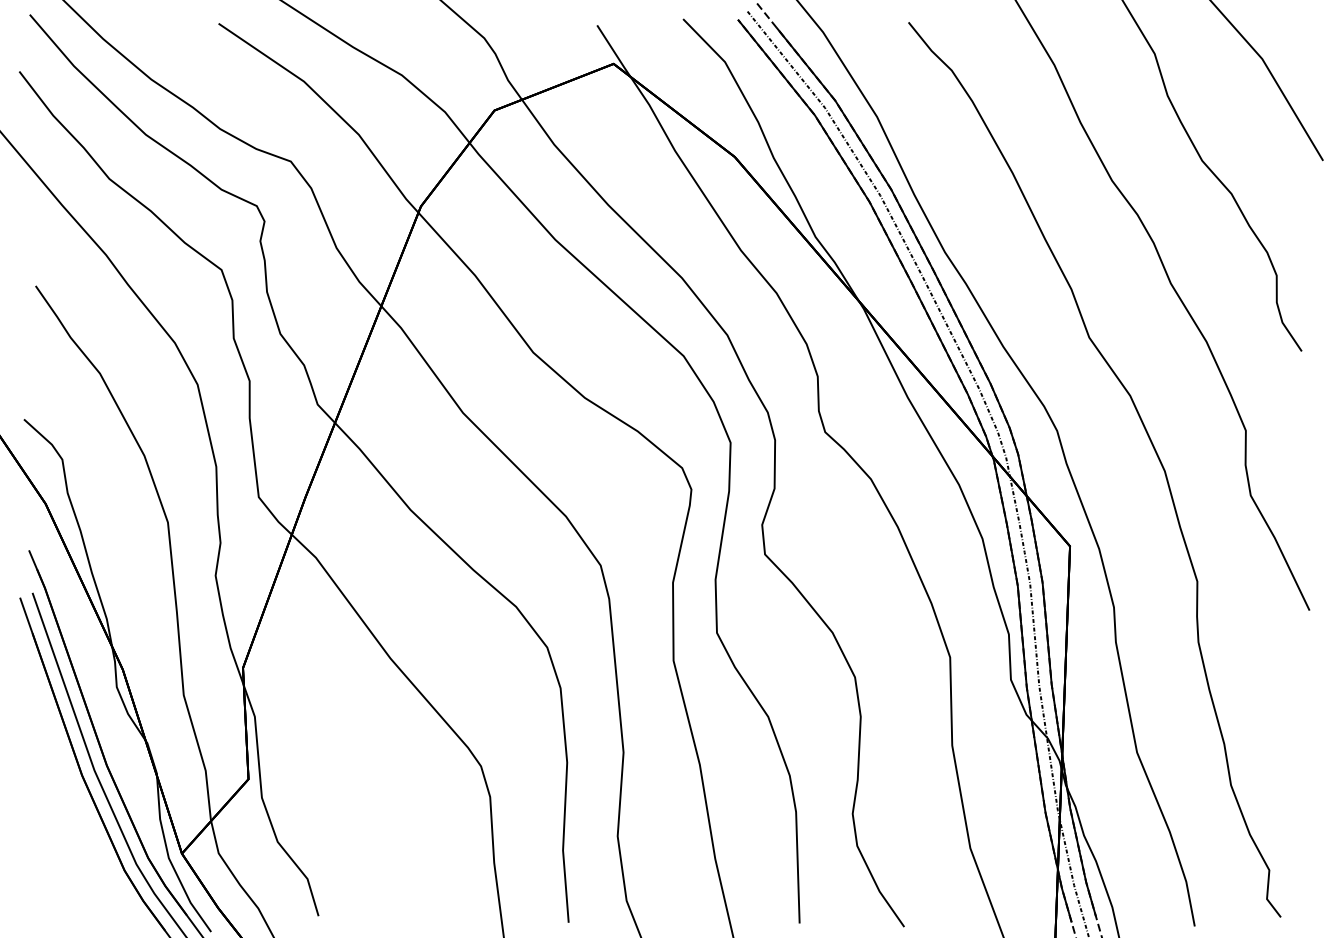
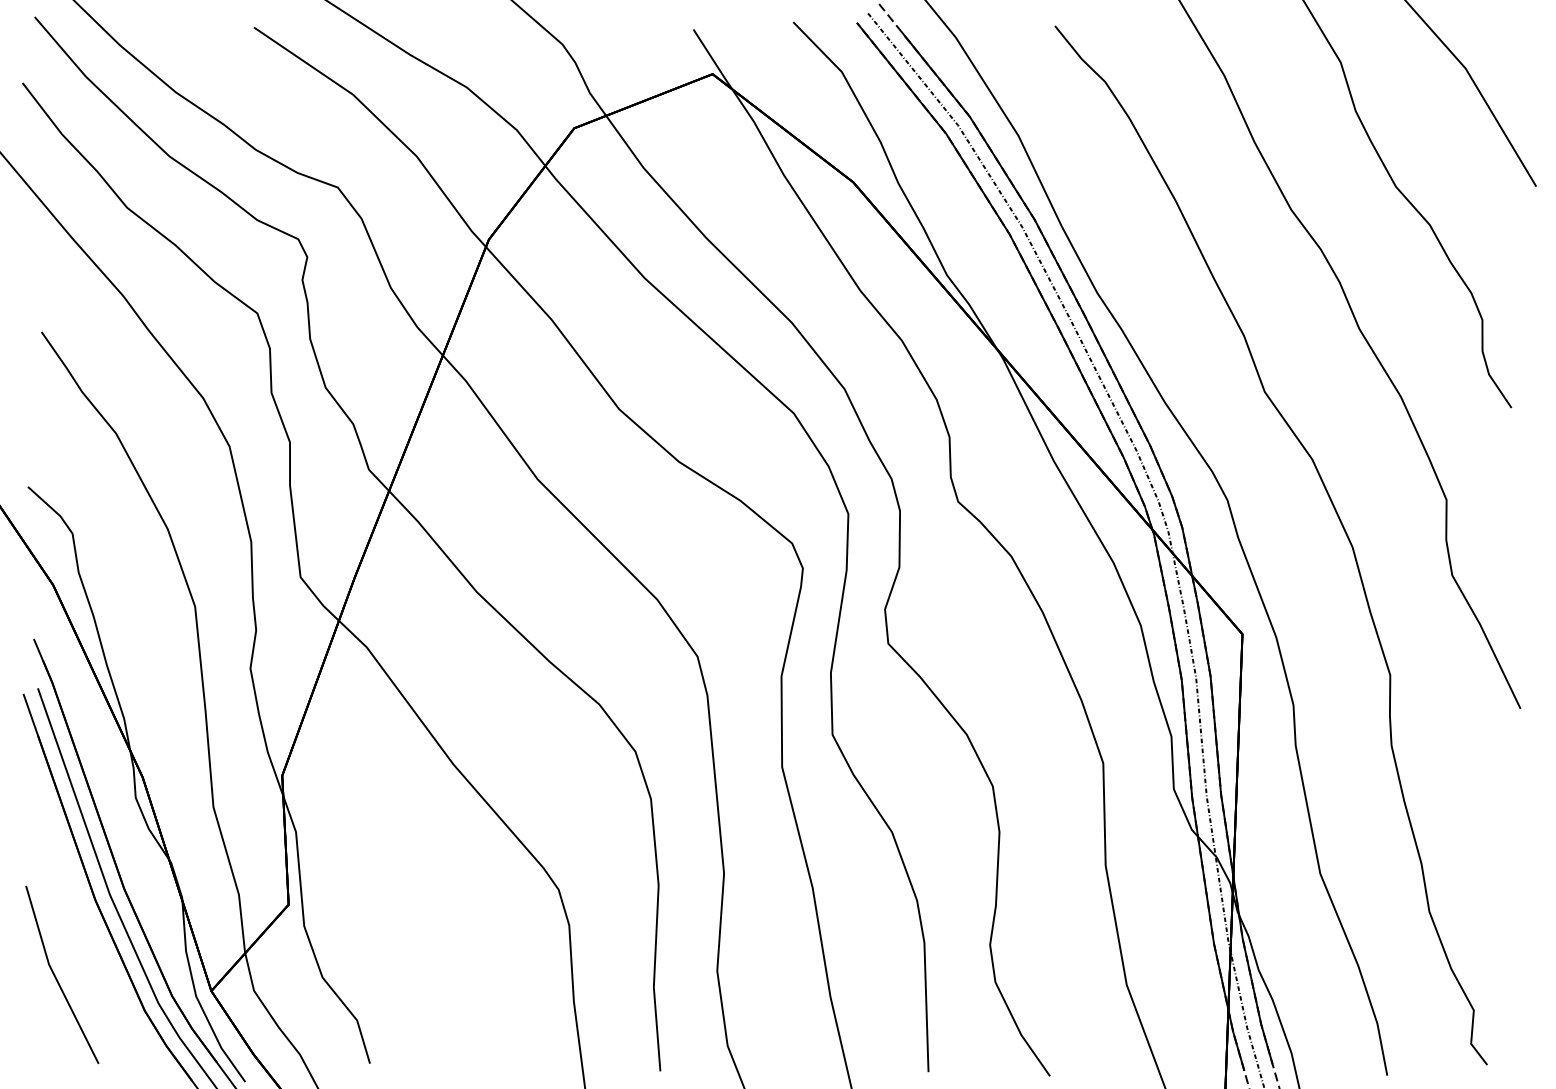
line: (48, 841) -> (56, 976), added

